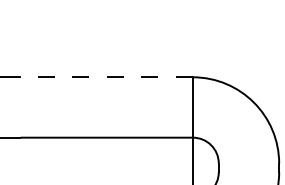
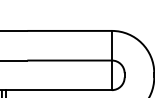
arc: (116, 76) -> (74, 30), dashed -> solid

